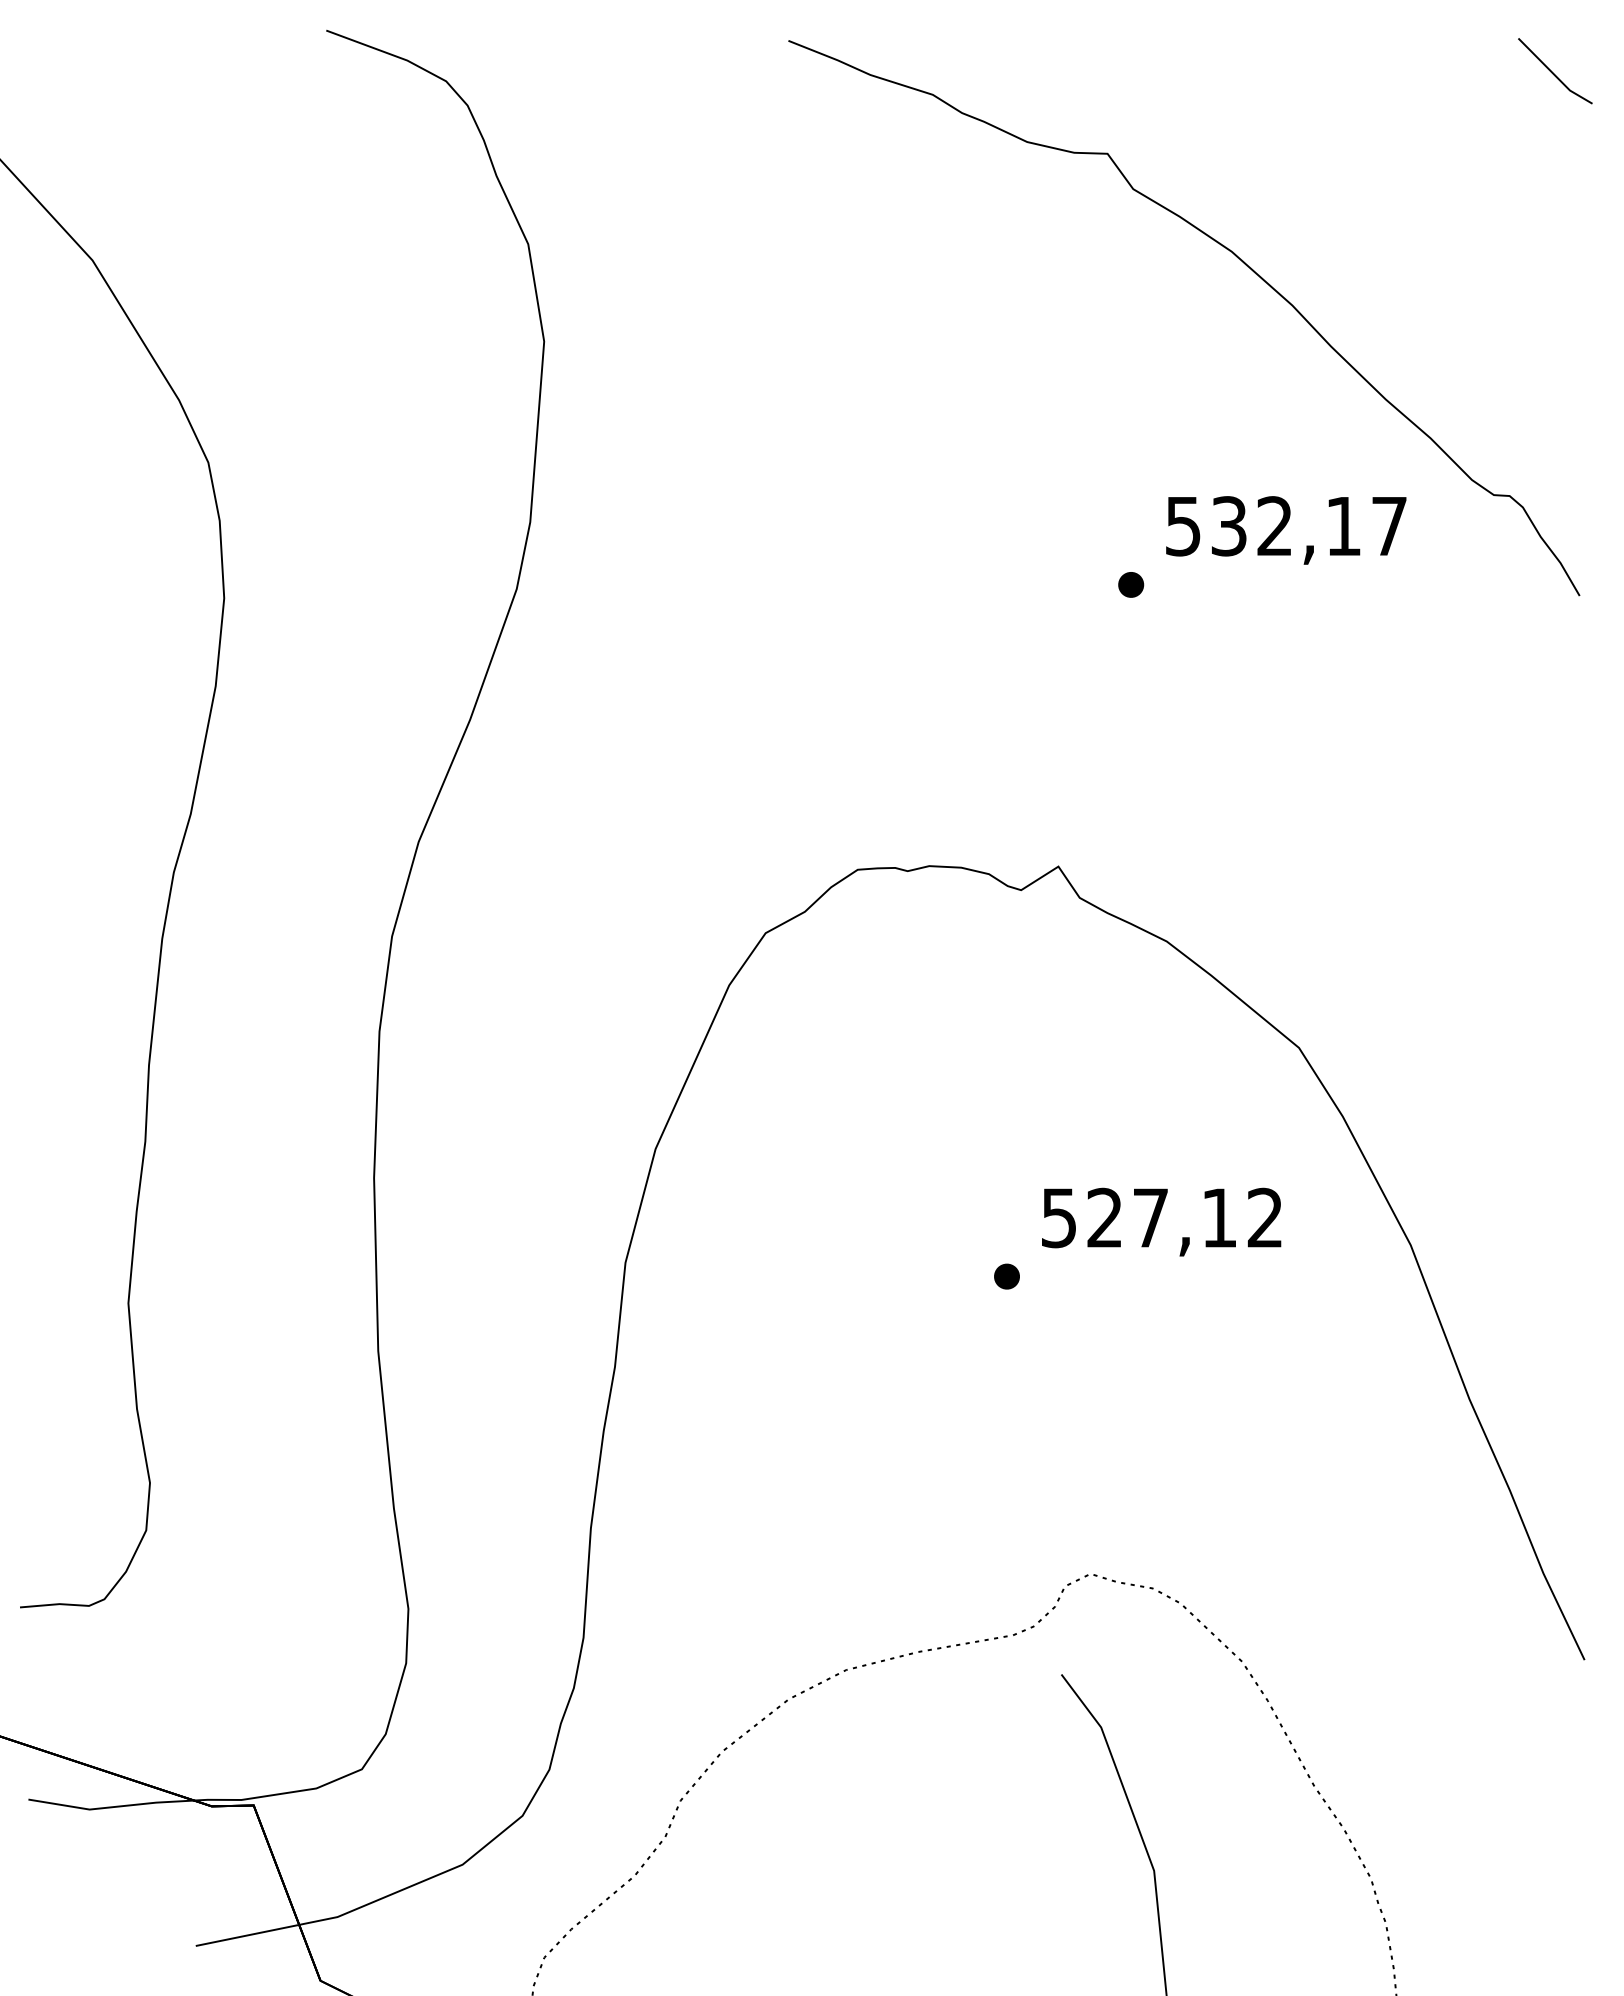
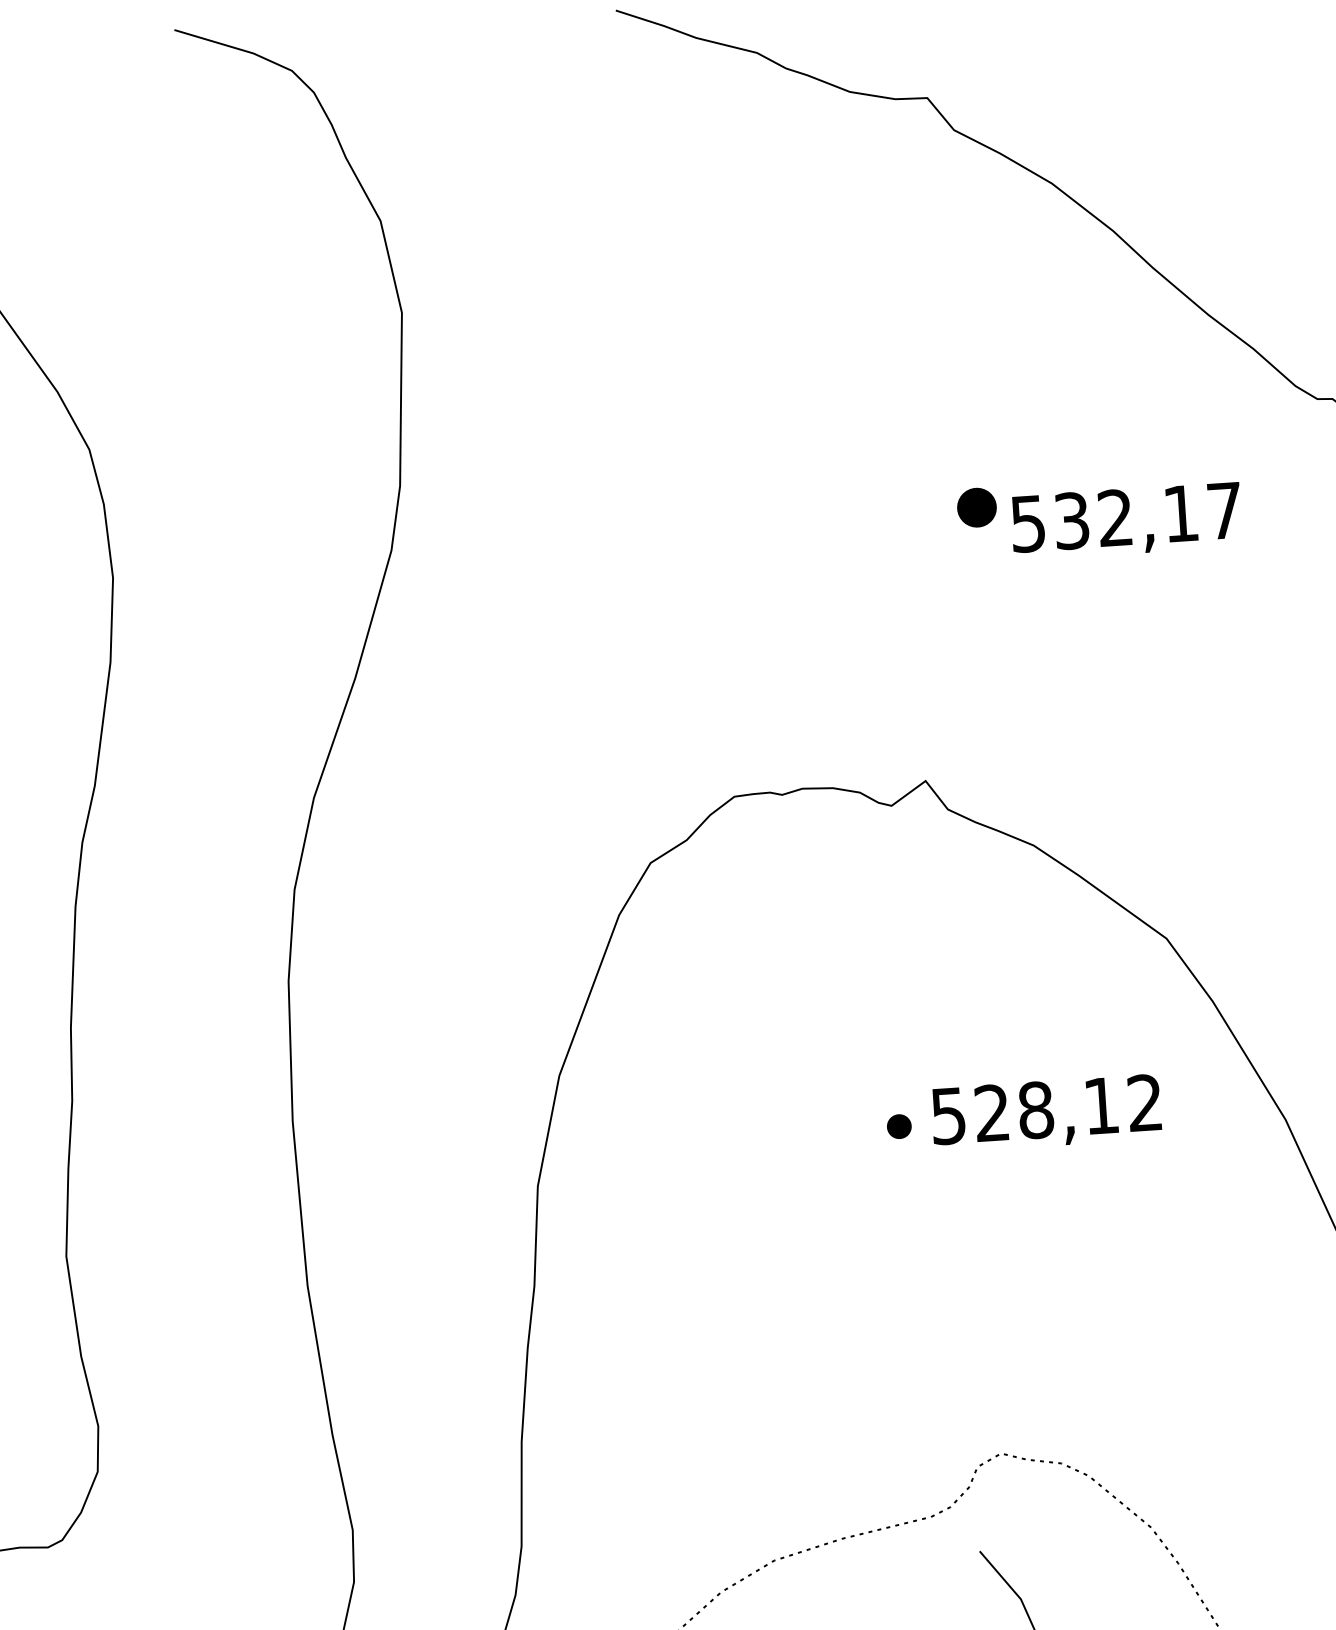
text: (1286, 530) -> (1126, 521), moved
part: (1131, 584) -> (977, 507), size x1.6
text: (1150, 1217) -> (1035, 1109), 527,12 -> 528,12
part: (1006, 1276) -> (898, 1126), moved

